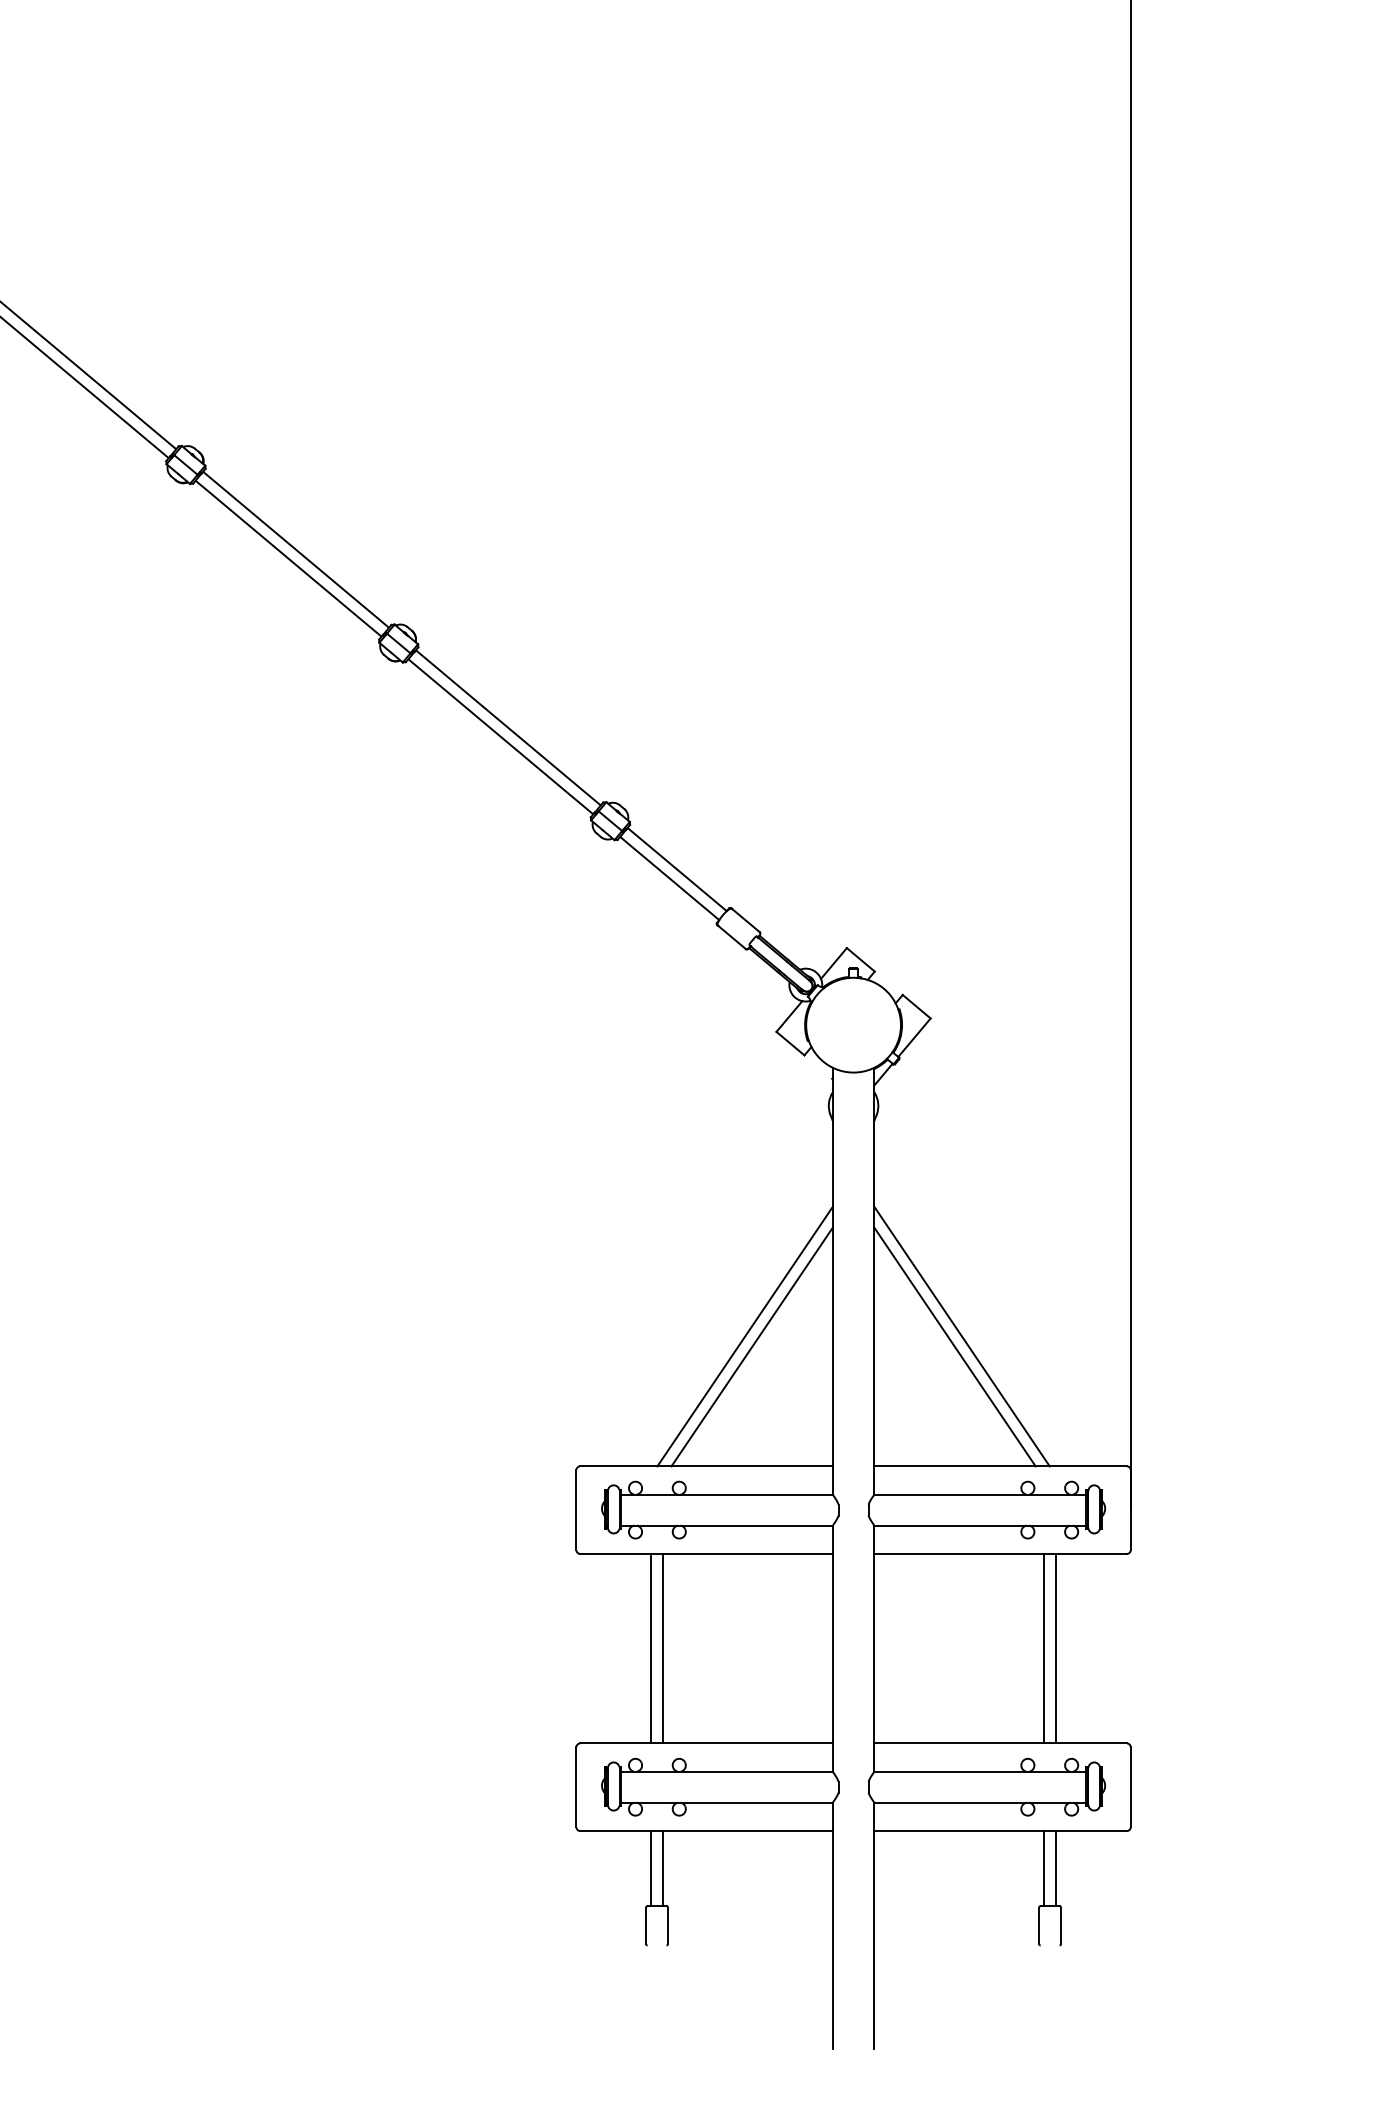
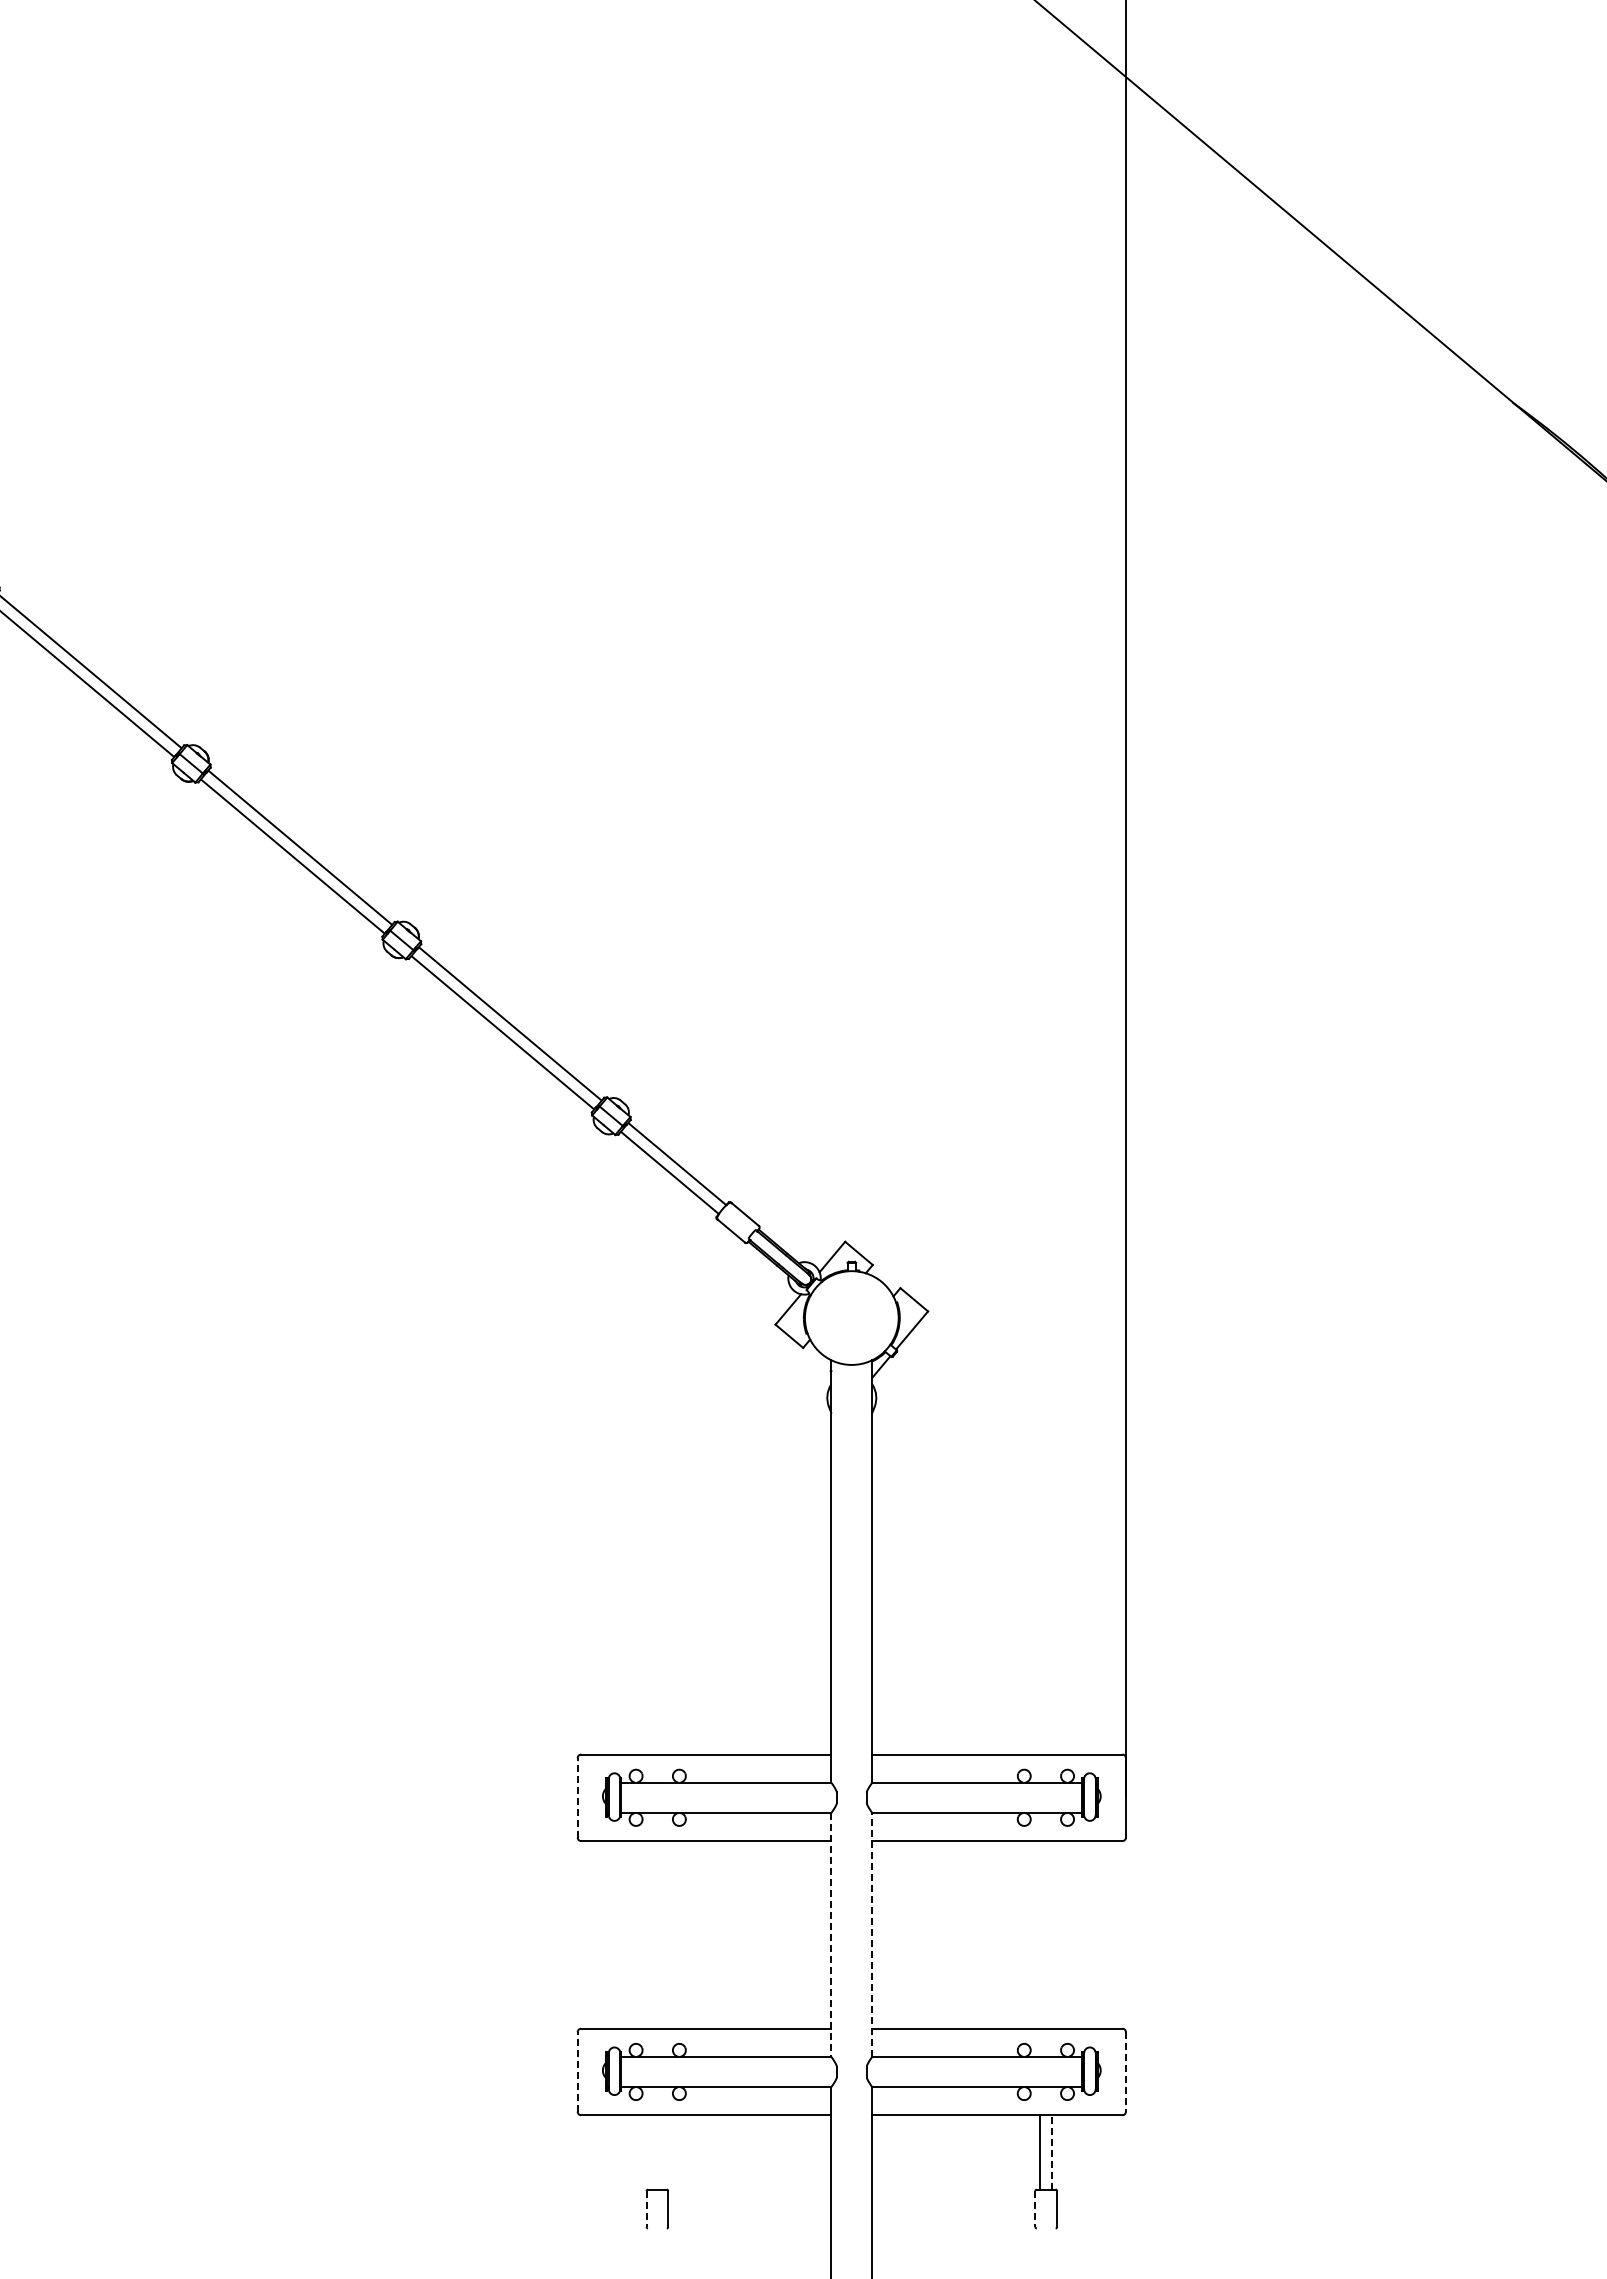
line: (745, 1335) -> (744, 1625), removed
line: (961, 1335) -> (958, 1625), removed
line: (752, 1347) -> (751, 1636), removed
line: (954, 1347) -> (951, 1636), removed
line: (576, 1509) -> (577, 1797), solid -> dashed
line: (651, 1648) -> (651, 1934), removed
line: (663, 1648) -> (663, 1934), removed
line: (833, 1648) -> (831, 1934), solid -> dashed
line: (874, 1648) -> (872, 1934), solid -> dashed
line: (1044, 1648) -> (1040, 1934), removed
line: (1056, 1648) -> (1052, 1934), removed
line: (576, 1786) -> (577, 2071), solid -> dashed
line: (1130, 1786) -> (1125, 2071), solid -> dashed
line: (1056, 1867) -> (1052, 2151), solid -> dashed
line: (651, 1868) -> (651, 2152), removed
line: (663, 1868) -> (663, 2152), removed
line: (646, 1926) -> (646, 2209), solid -> dashed
line: (1039, 1926) -> (1035, 2209), solid -> dashed

